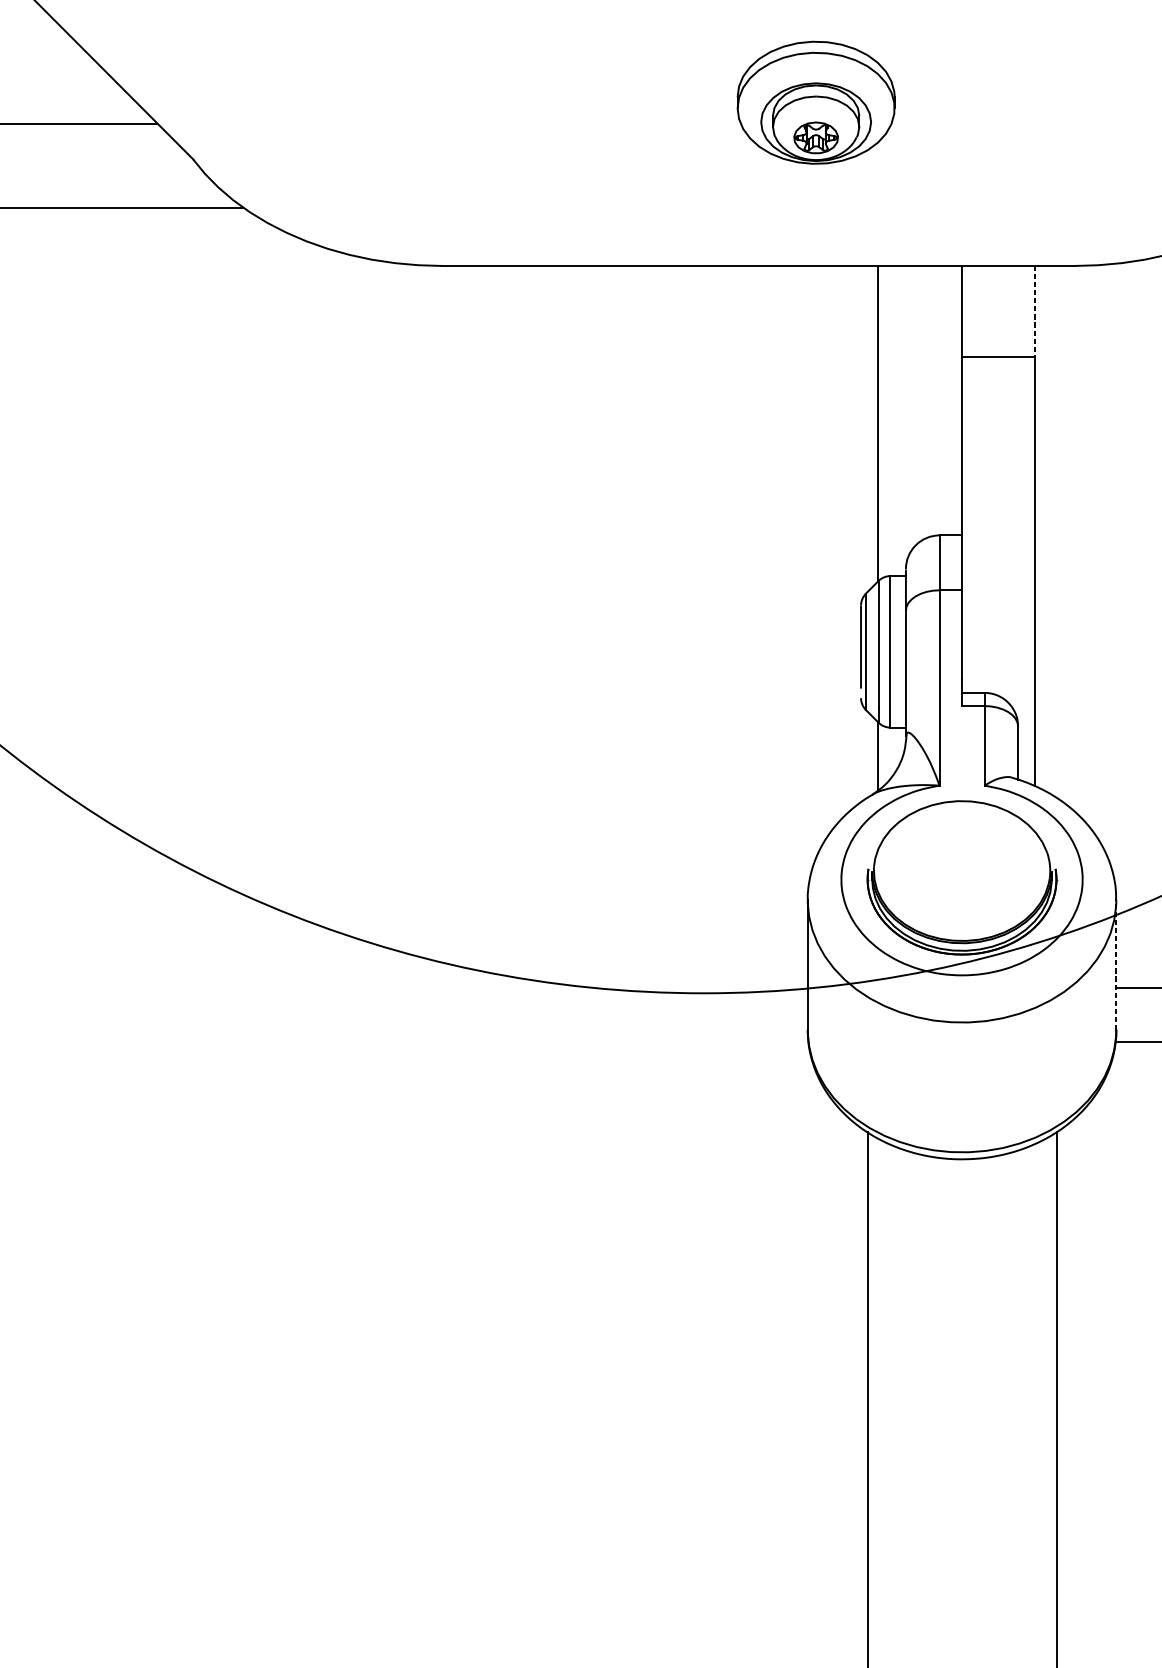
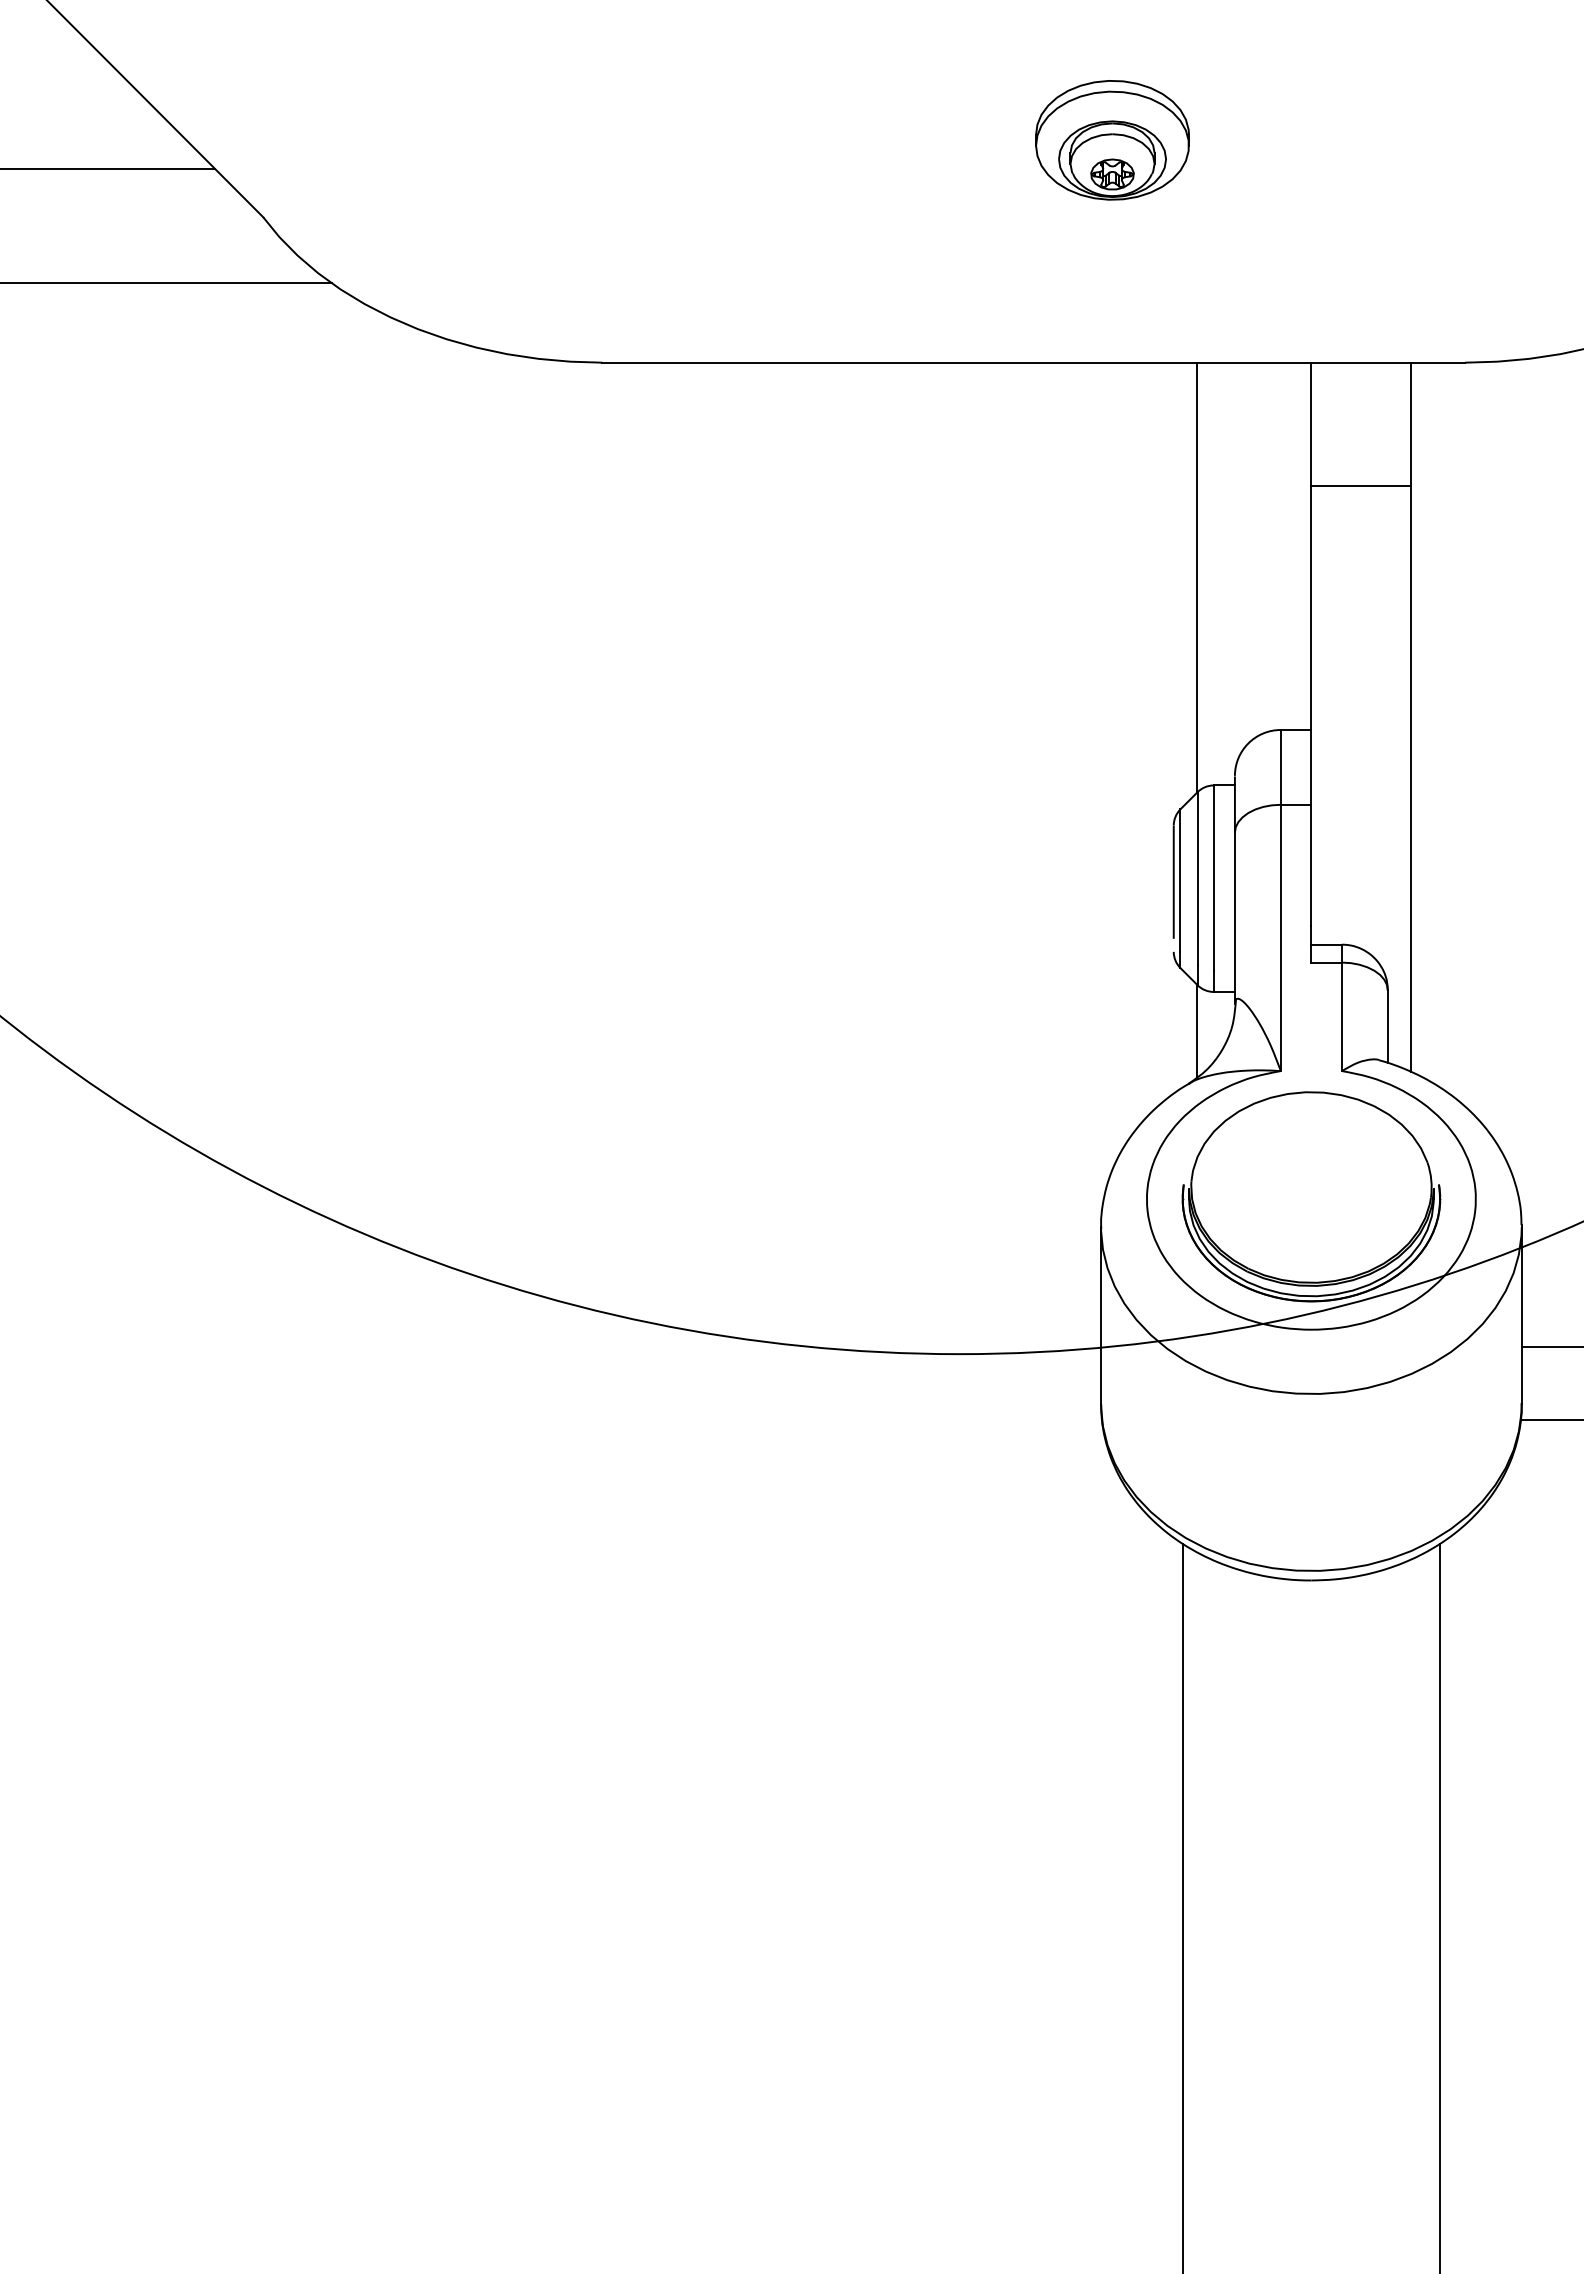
part: (816, 102) -> (1112, 140), size x0.71
line: (1034, 311) -> (1410, 424), dashed -> solid
line: (1116, 964) -> (1521, 1315), dashed -> solid

